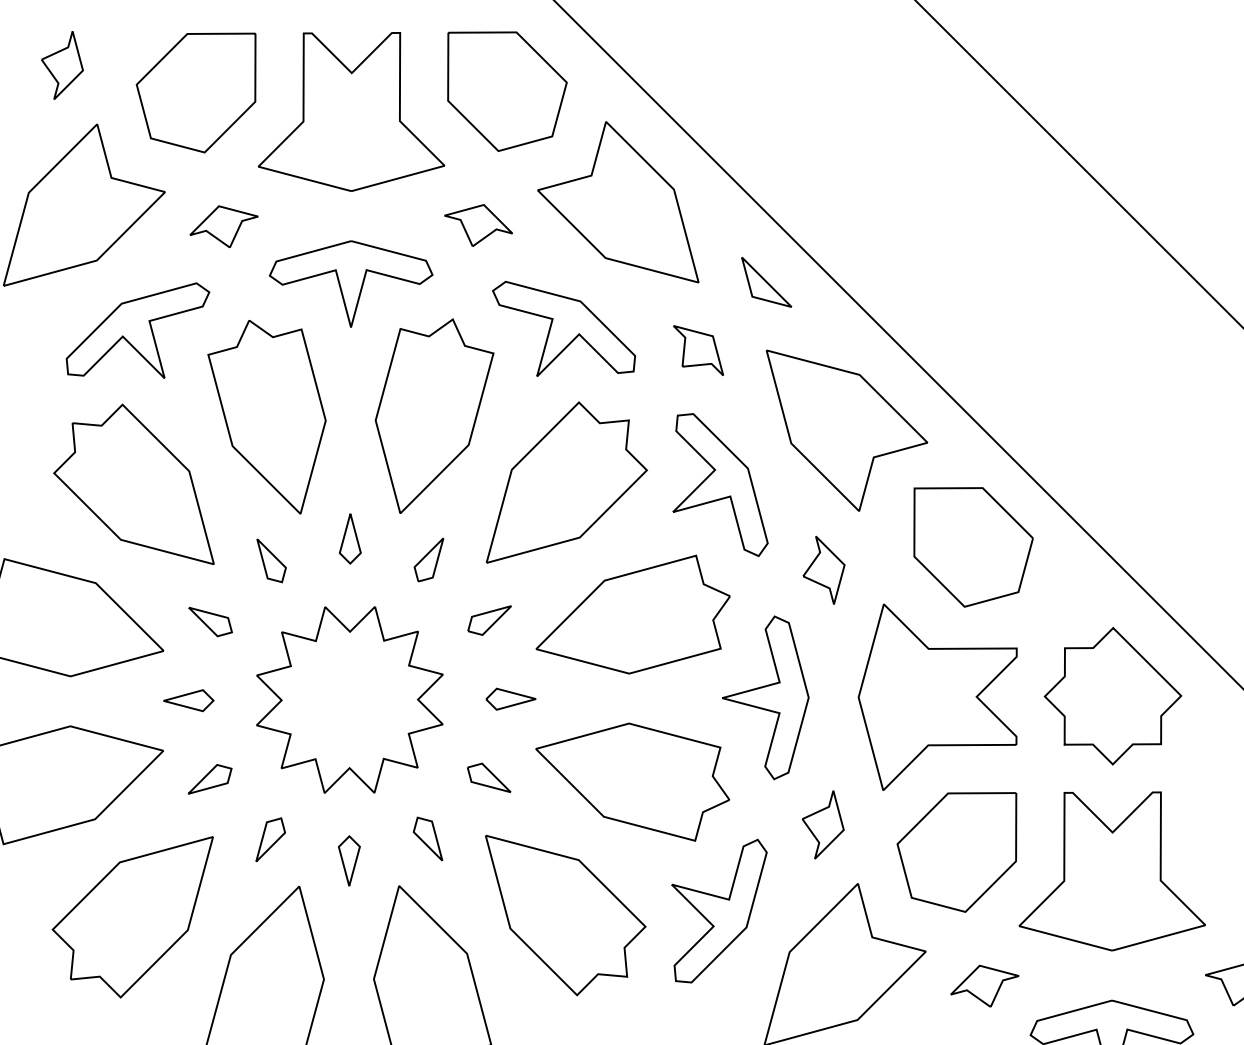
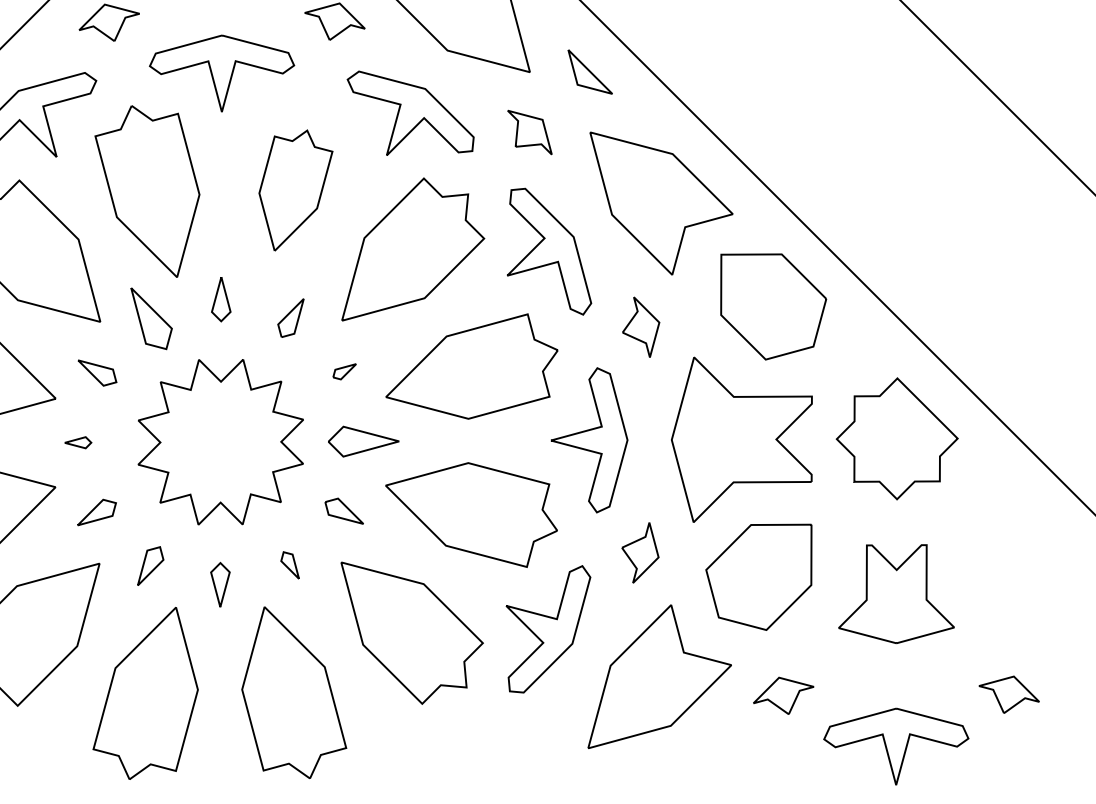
part: (434, 415) -> (295, 190), size x0.7
part: (271, 560) -> (151, 318), size x1.6
part: (489, 620) -> (344, 371), size x0.6
part: (510, 698) -> (363, 440), size x1.6
part: (188, 700) -> (77, 442), size x0.6
part: (427, 838) -> (289, 564), size x0.7
part: (1111, 871) -> (895, 594), size x0.7

